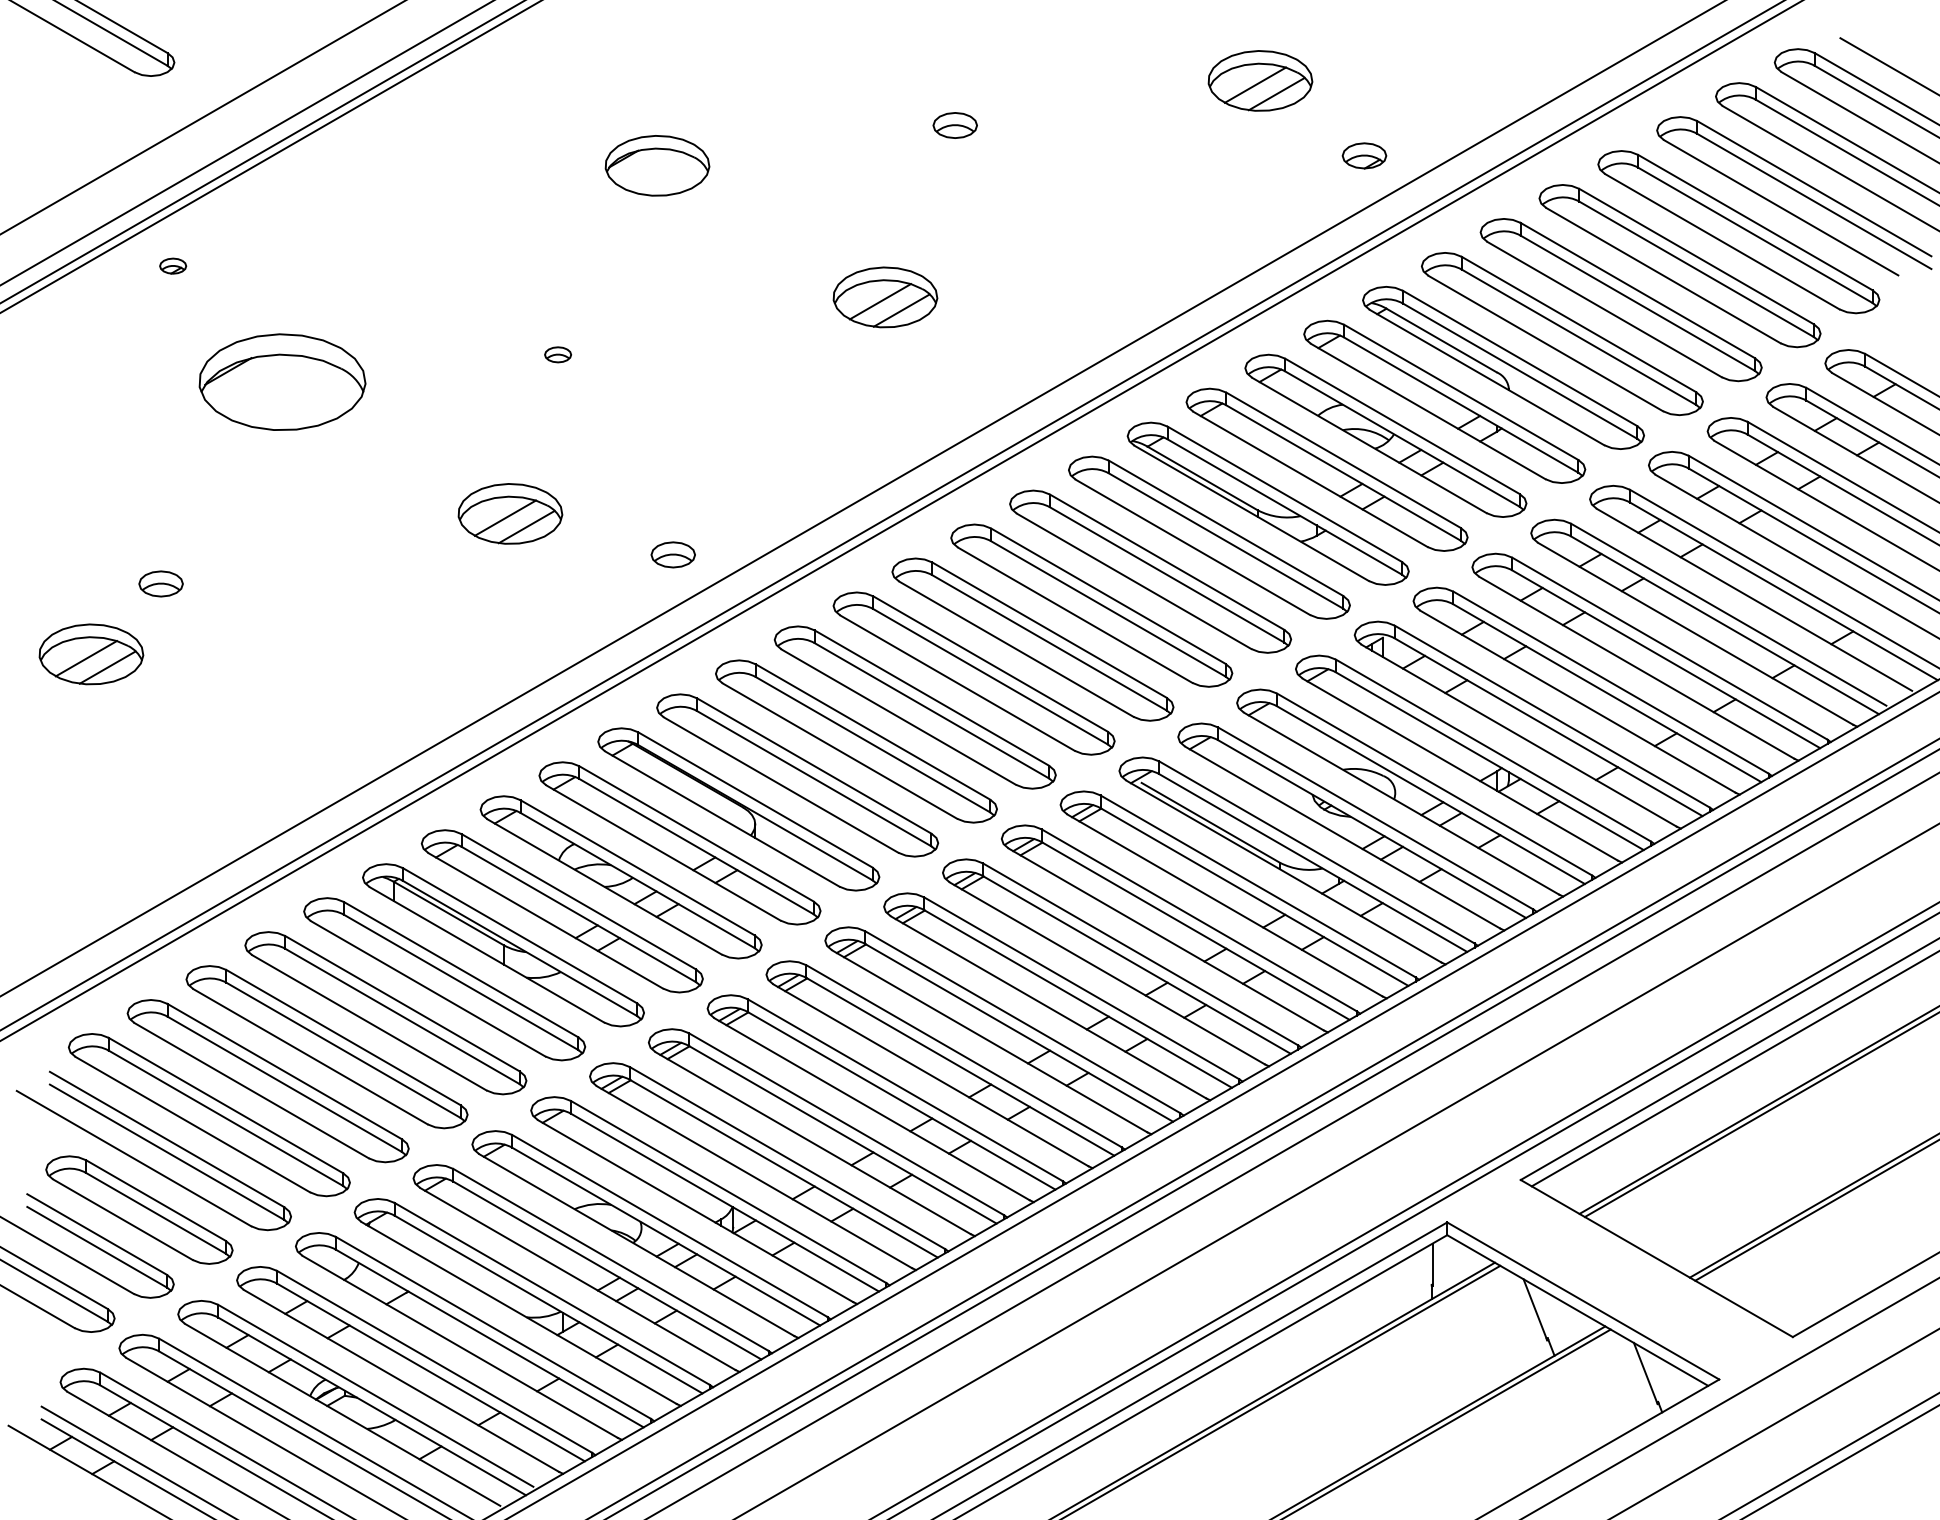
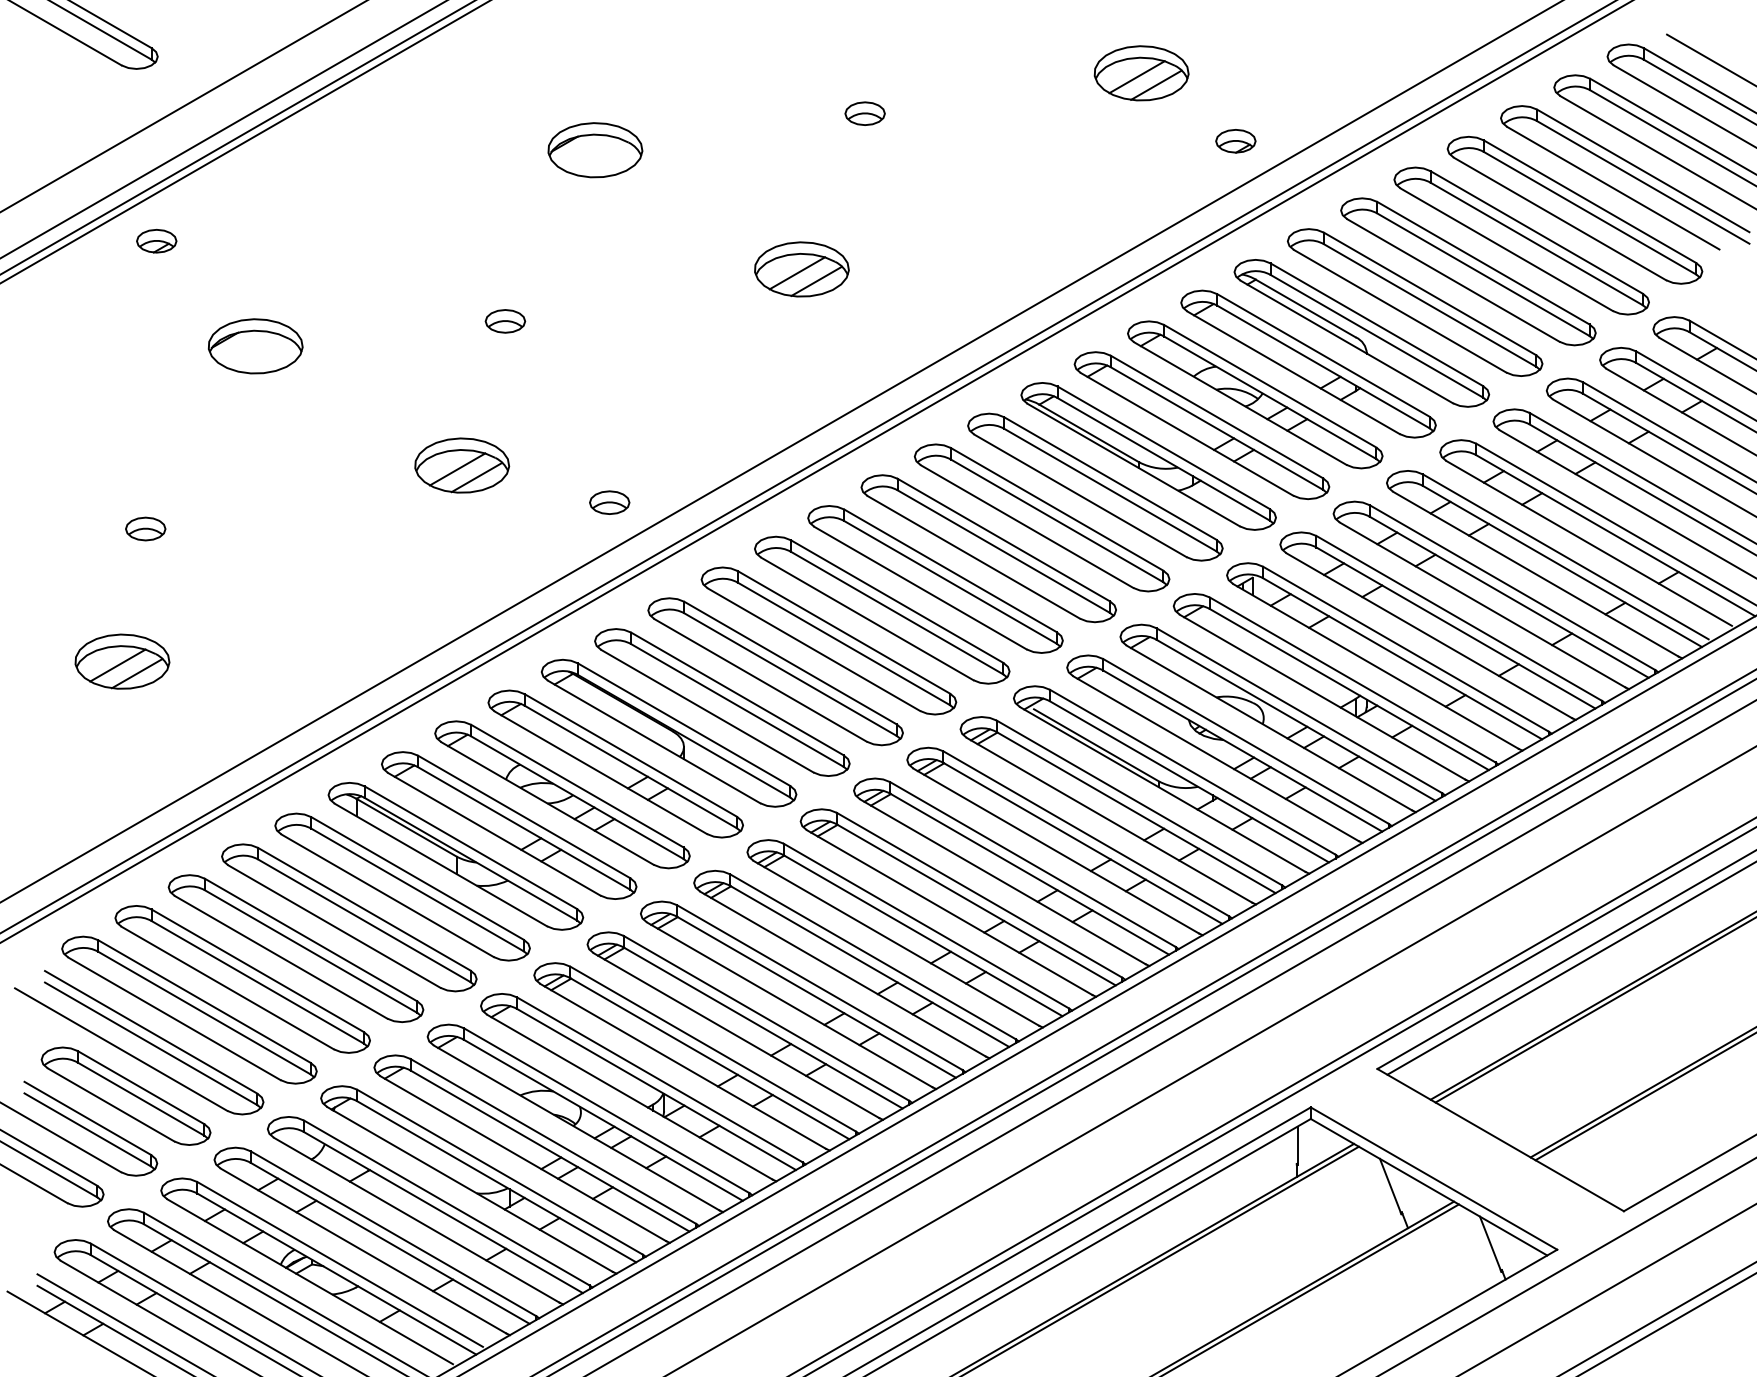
part: (172, 265) -> (156, 240), size x1.67
part: (557, 354) -> (504, 321), size x1.67
part: (282, 382) -> (255, 346), size x0.62
part: (91, 654) -> (122, 661), moved

